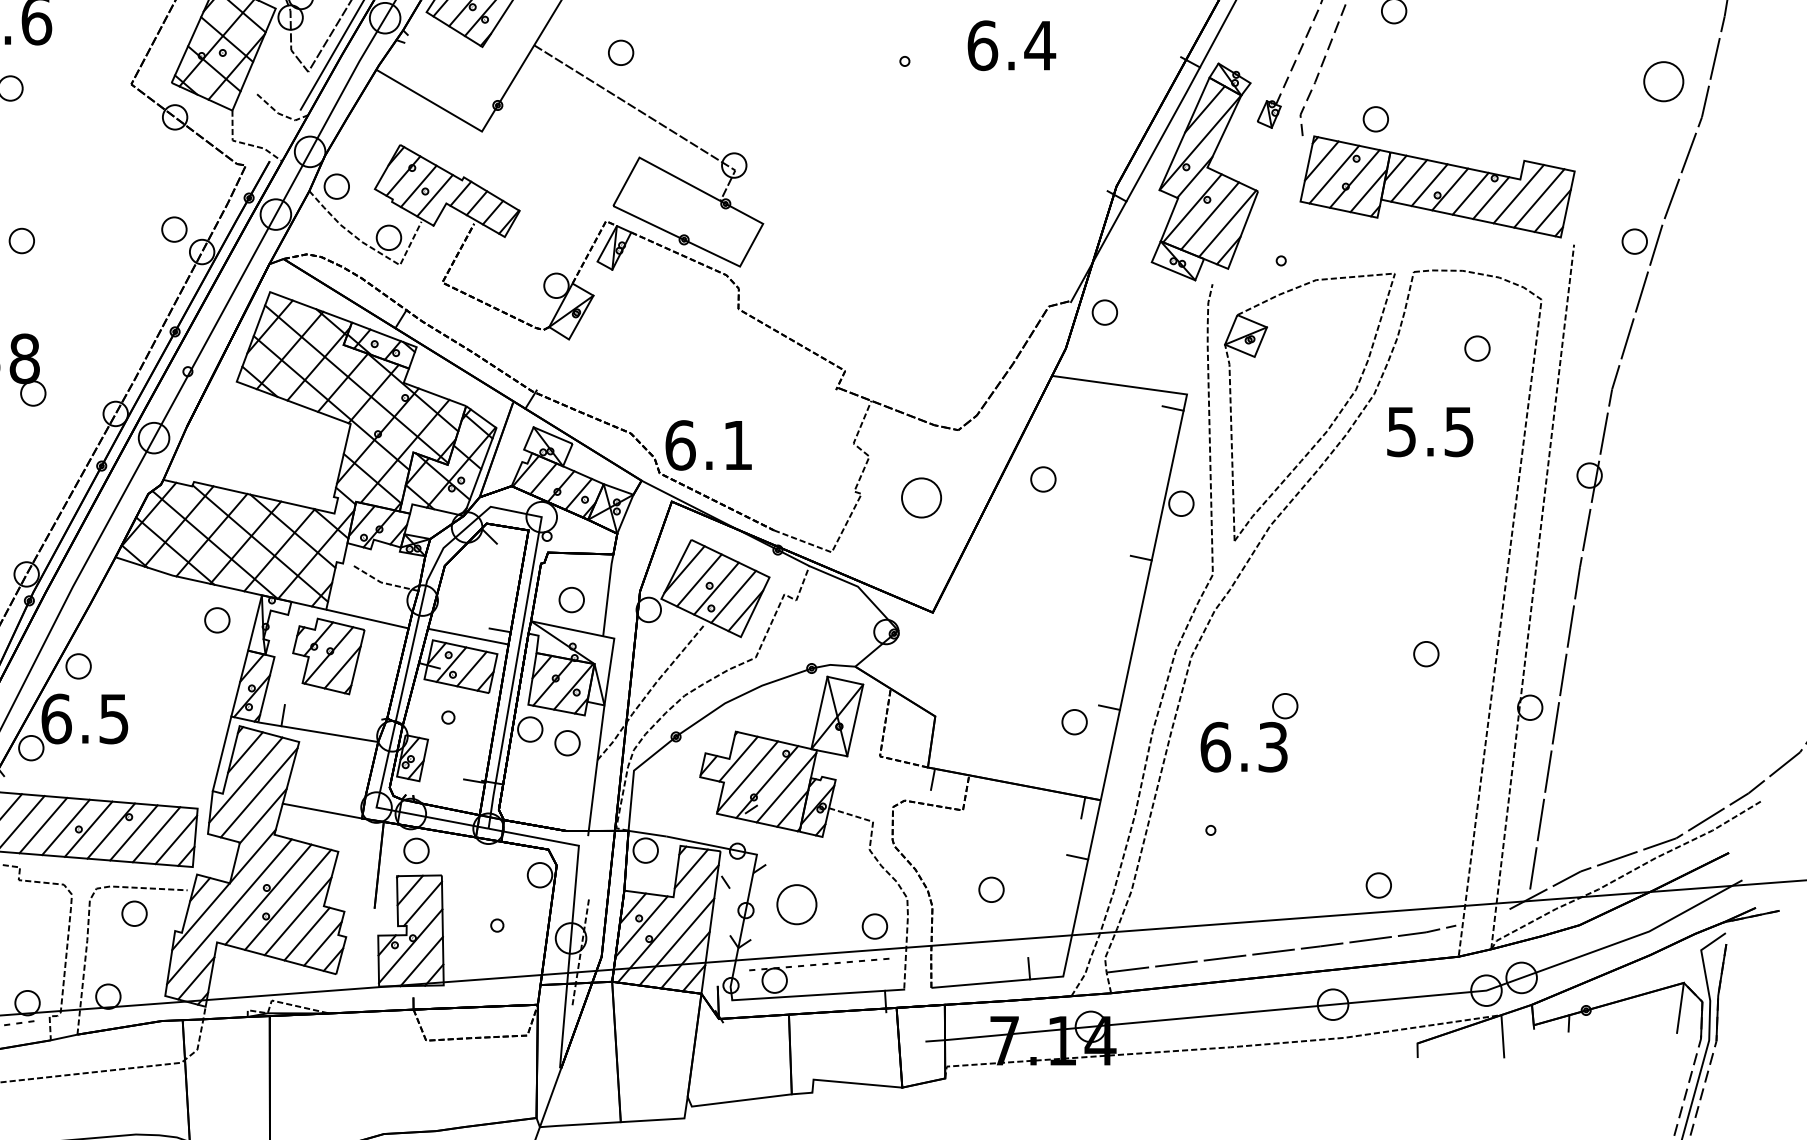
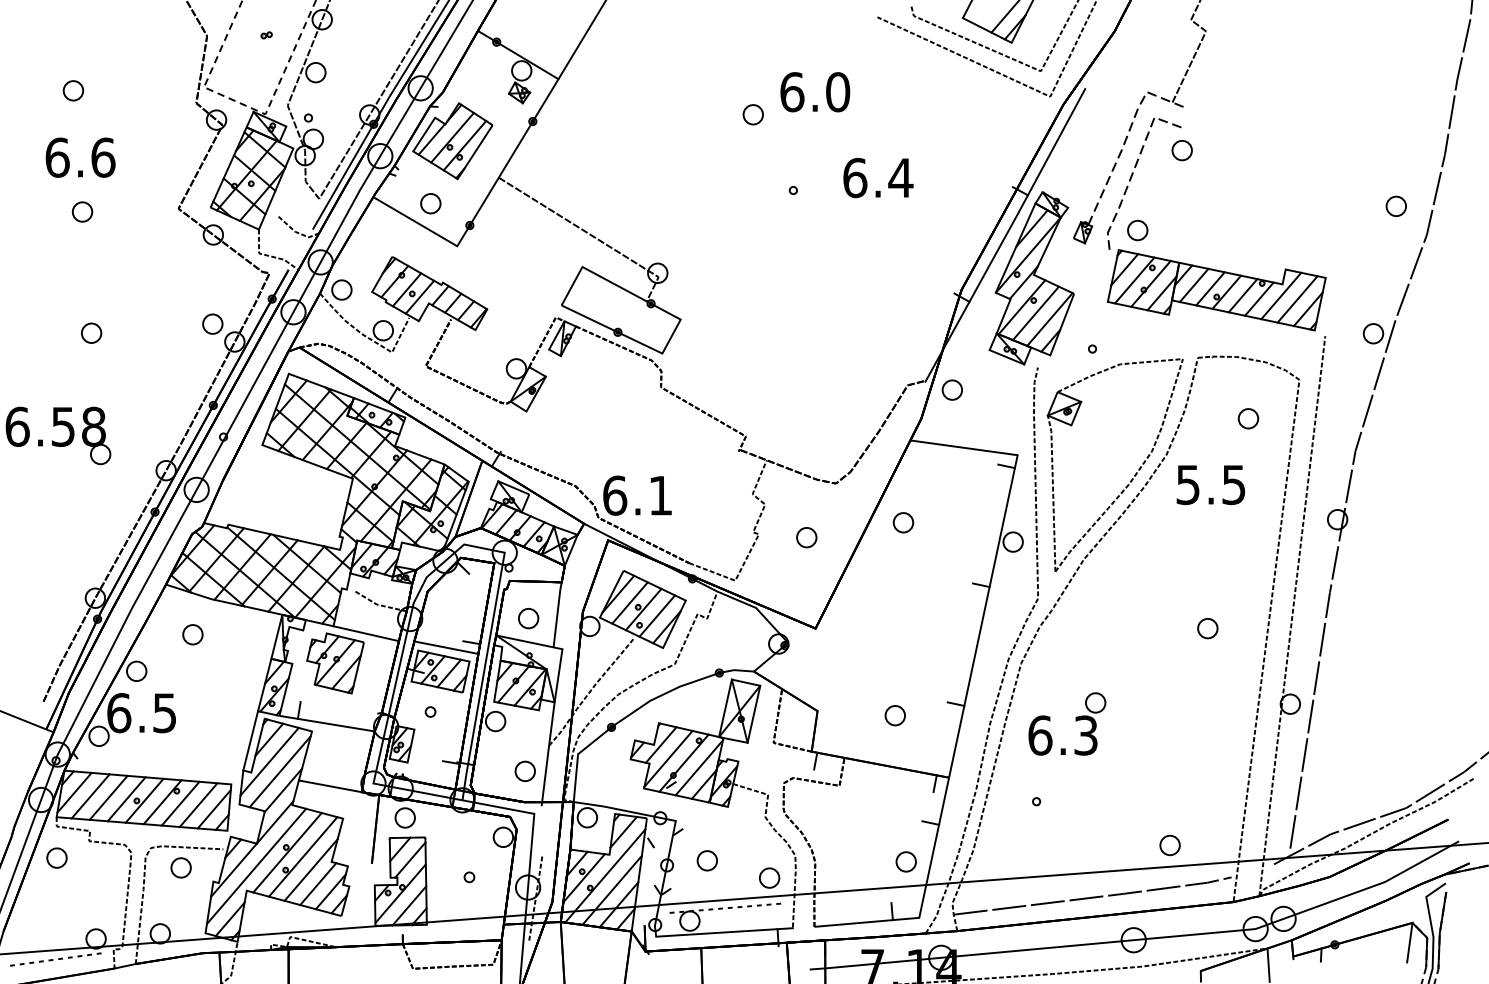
part: (620, 52) -> (430, 203), moved
part: (1662, 80) -> (1395, 205), size x0.62
part: (1375, 119) -> (1137, 230), moved
part: (921, 498) -> (806, 537), size x0.62
part: (216, 620) -> (192, 634), moved
part: (1425, 654) -> (1207, 628), moved
part: (1073, 721) -> (894, 715), moved
part: (566, 742) -> (524, 770), moved
part: (990, 889) -> (905, 861), moved
part: (795, 904) -> (706, 860), size x0.62

